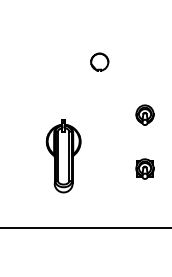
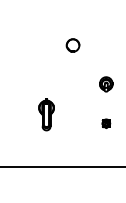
part: (63, 156) -> (46, 114), size x0.6
part: (145, 168) -> (106, 123), size x0.6

